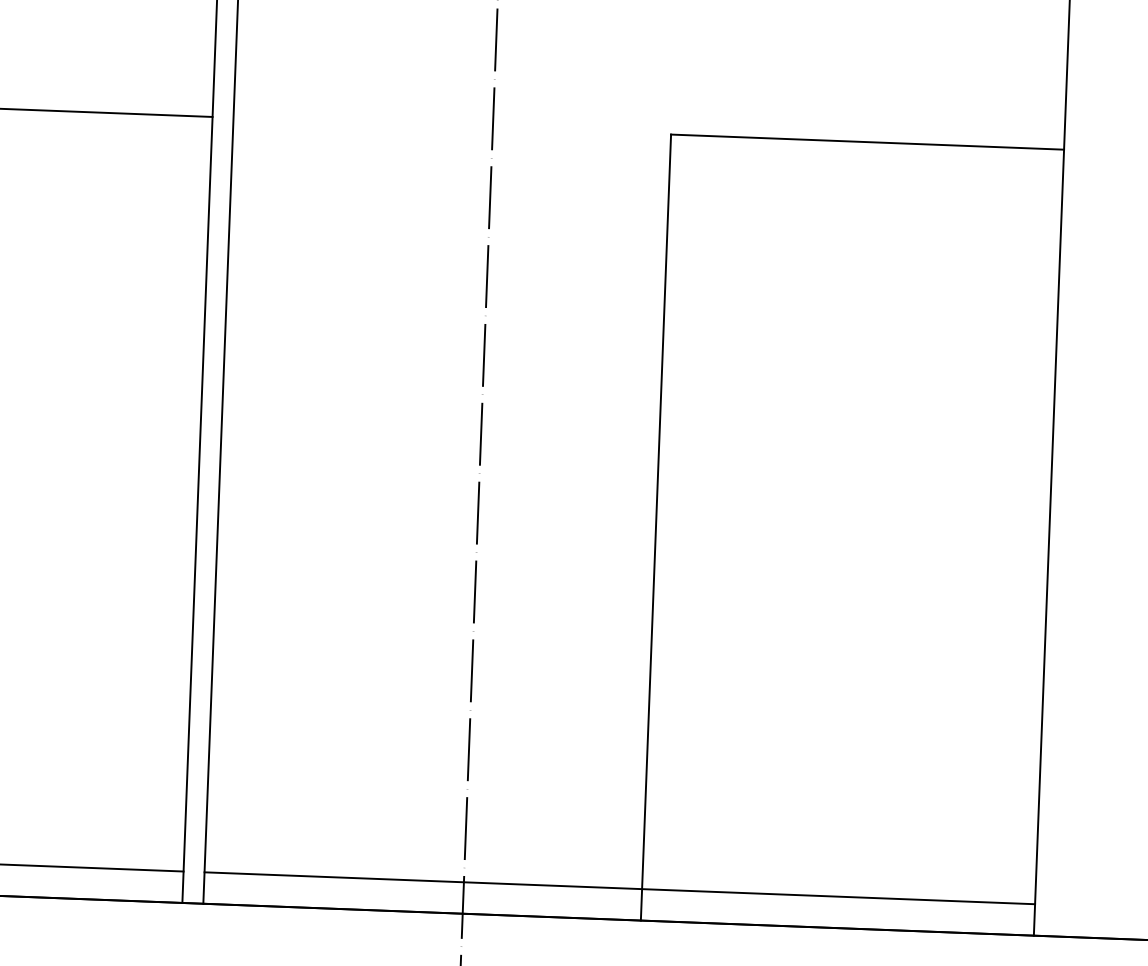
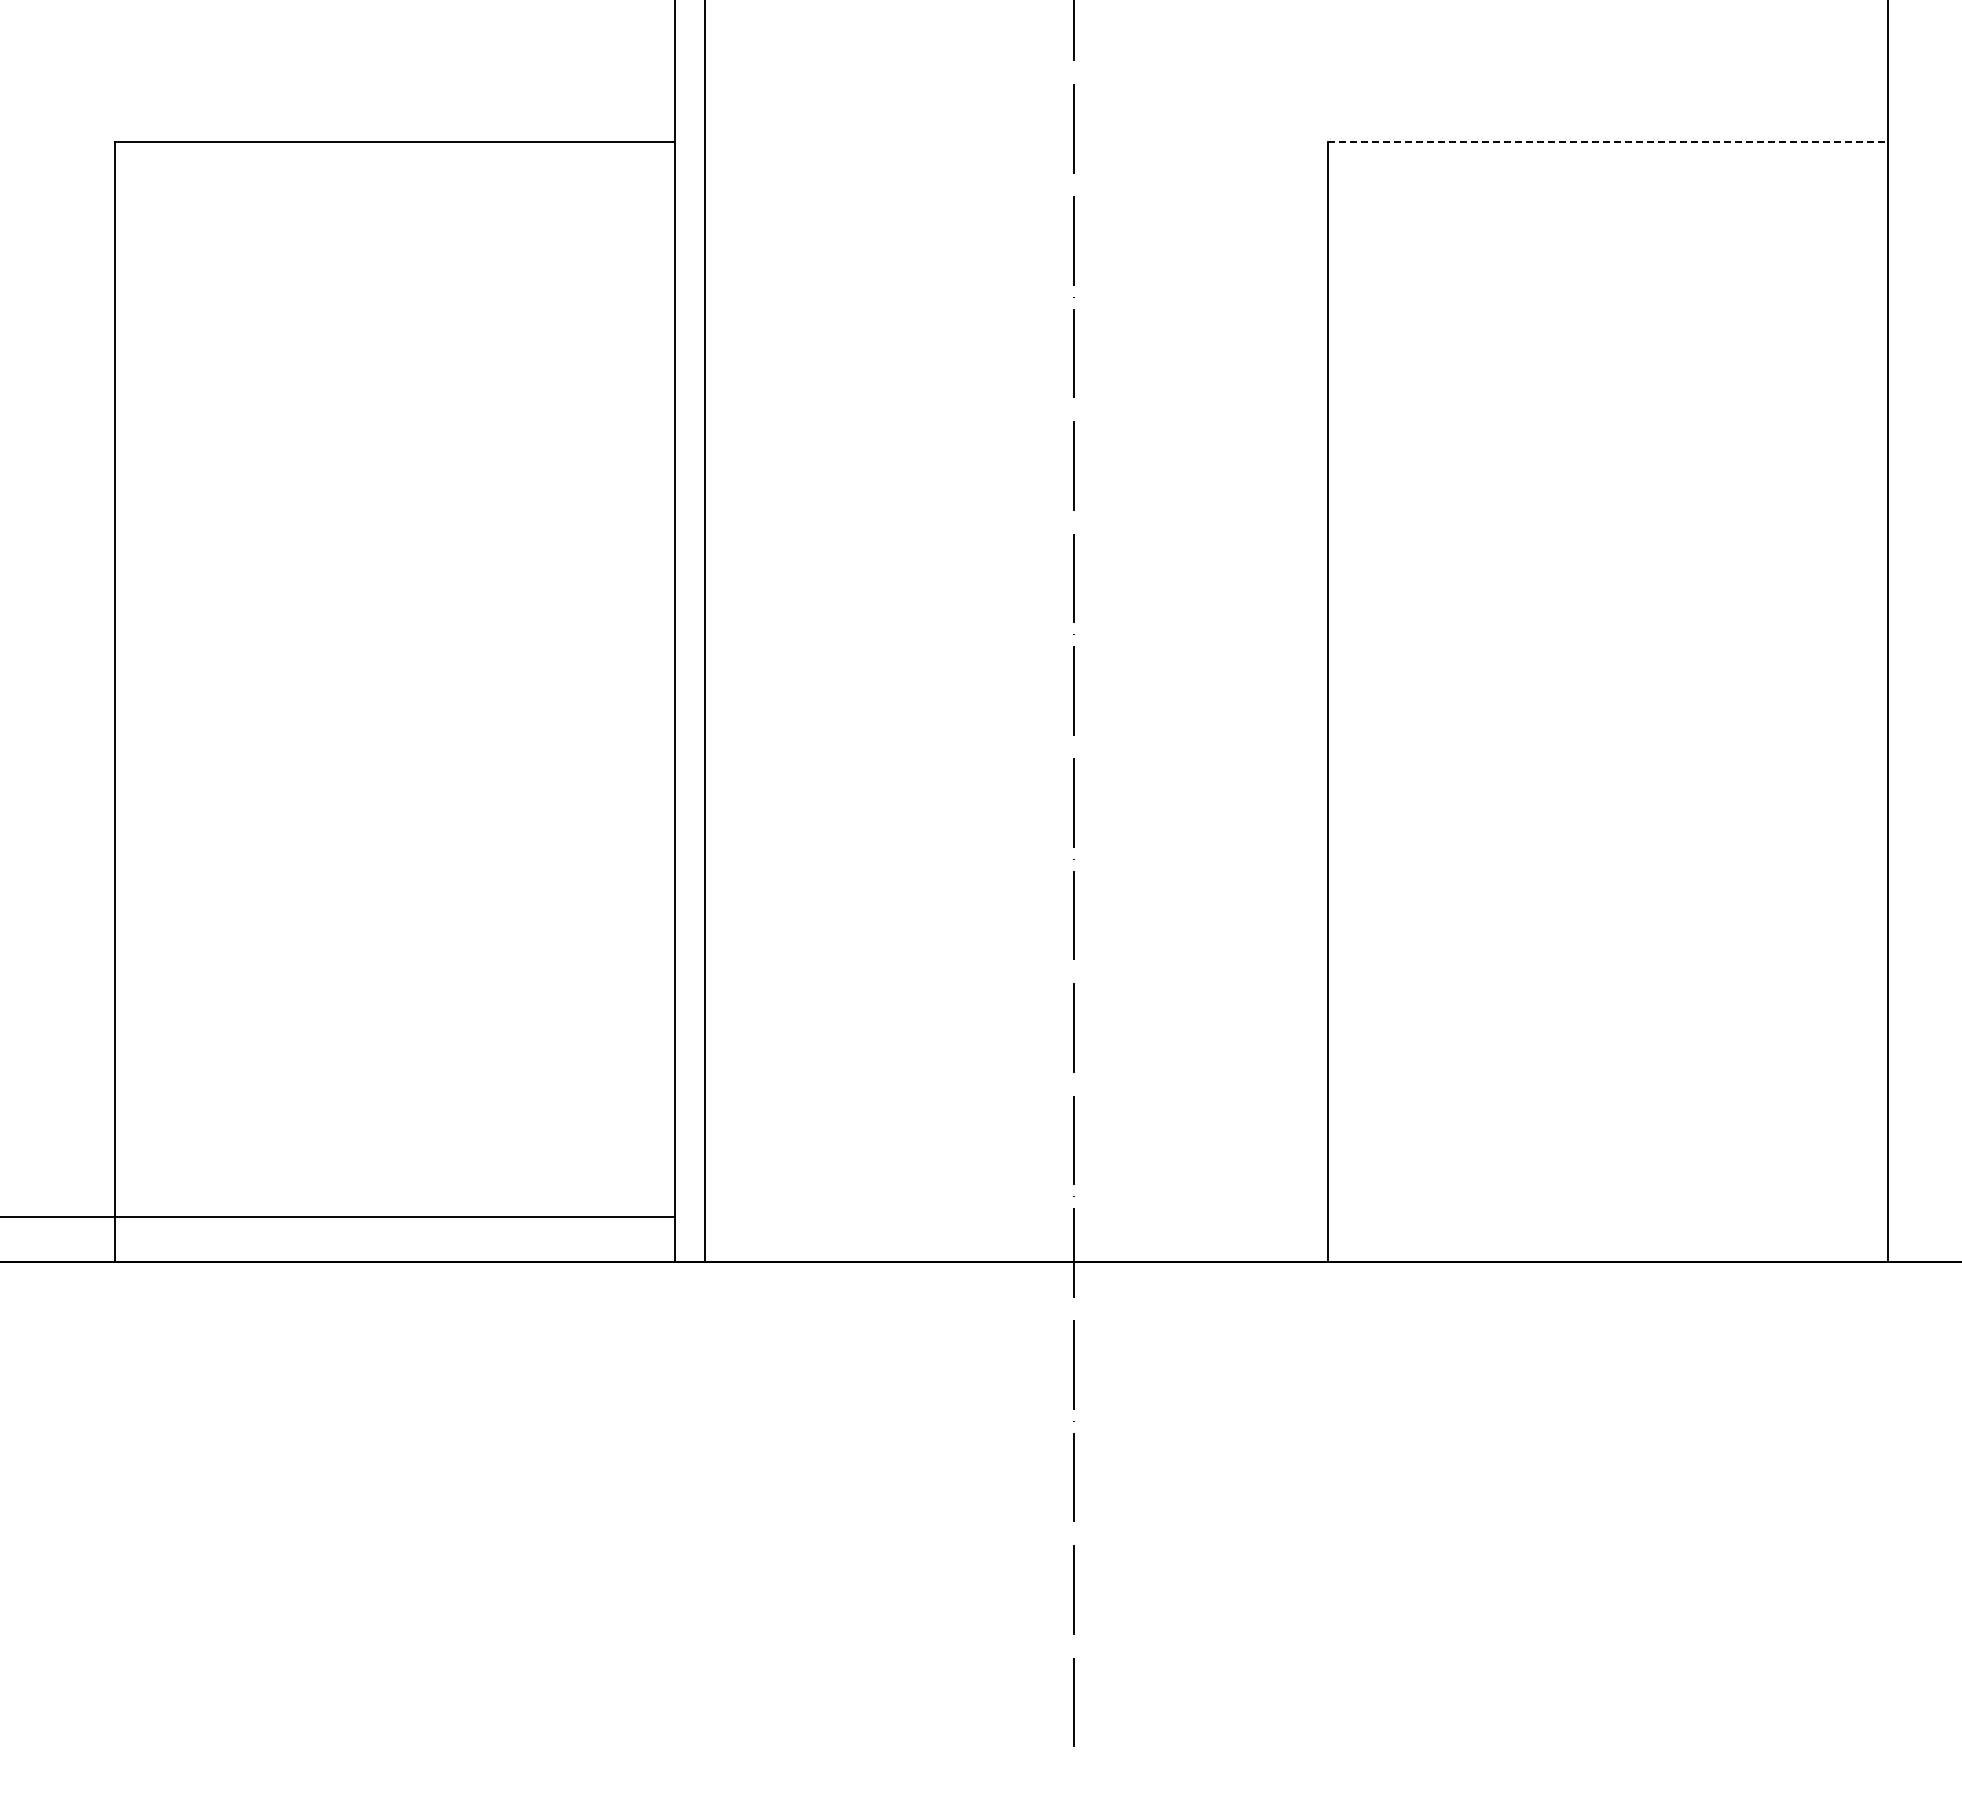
line: (867, 142) -> (1608, 141), solid -> dashed
line: (619, 887) -> (1296, 1216), removed

